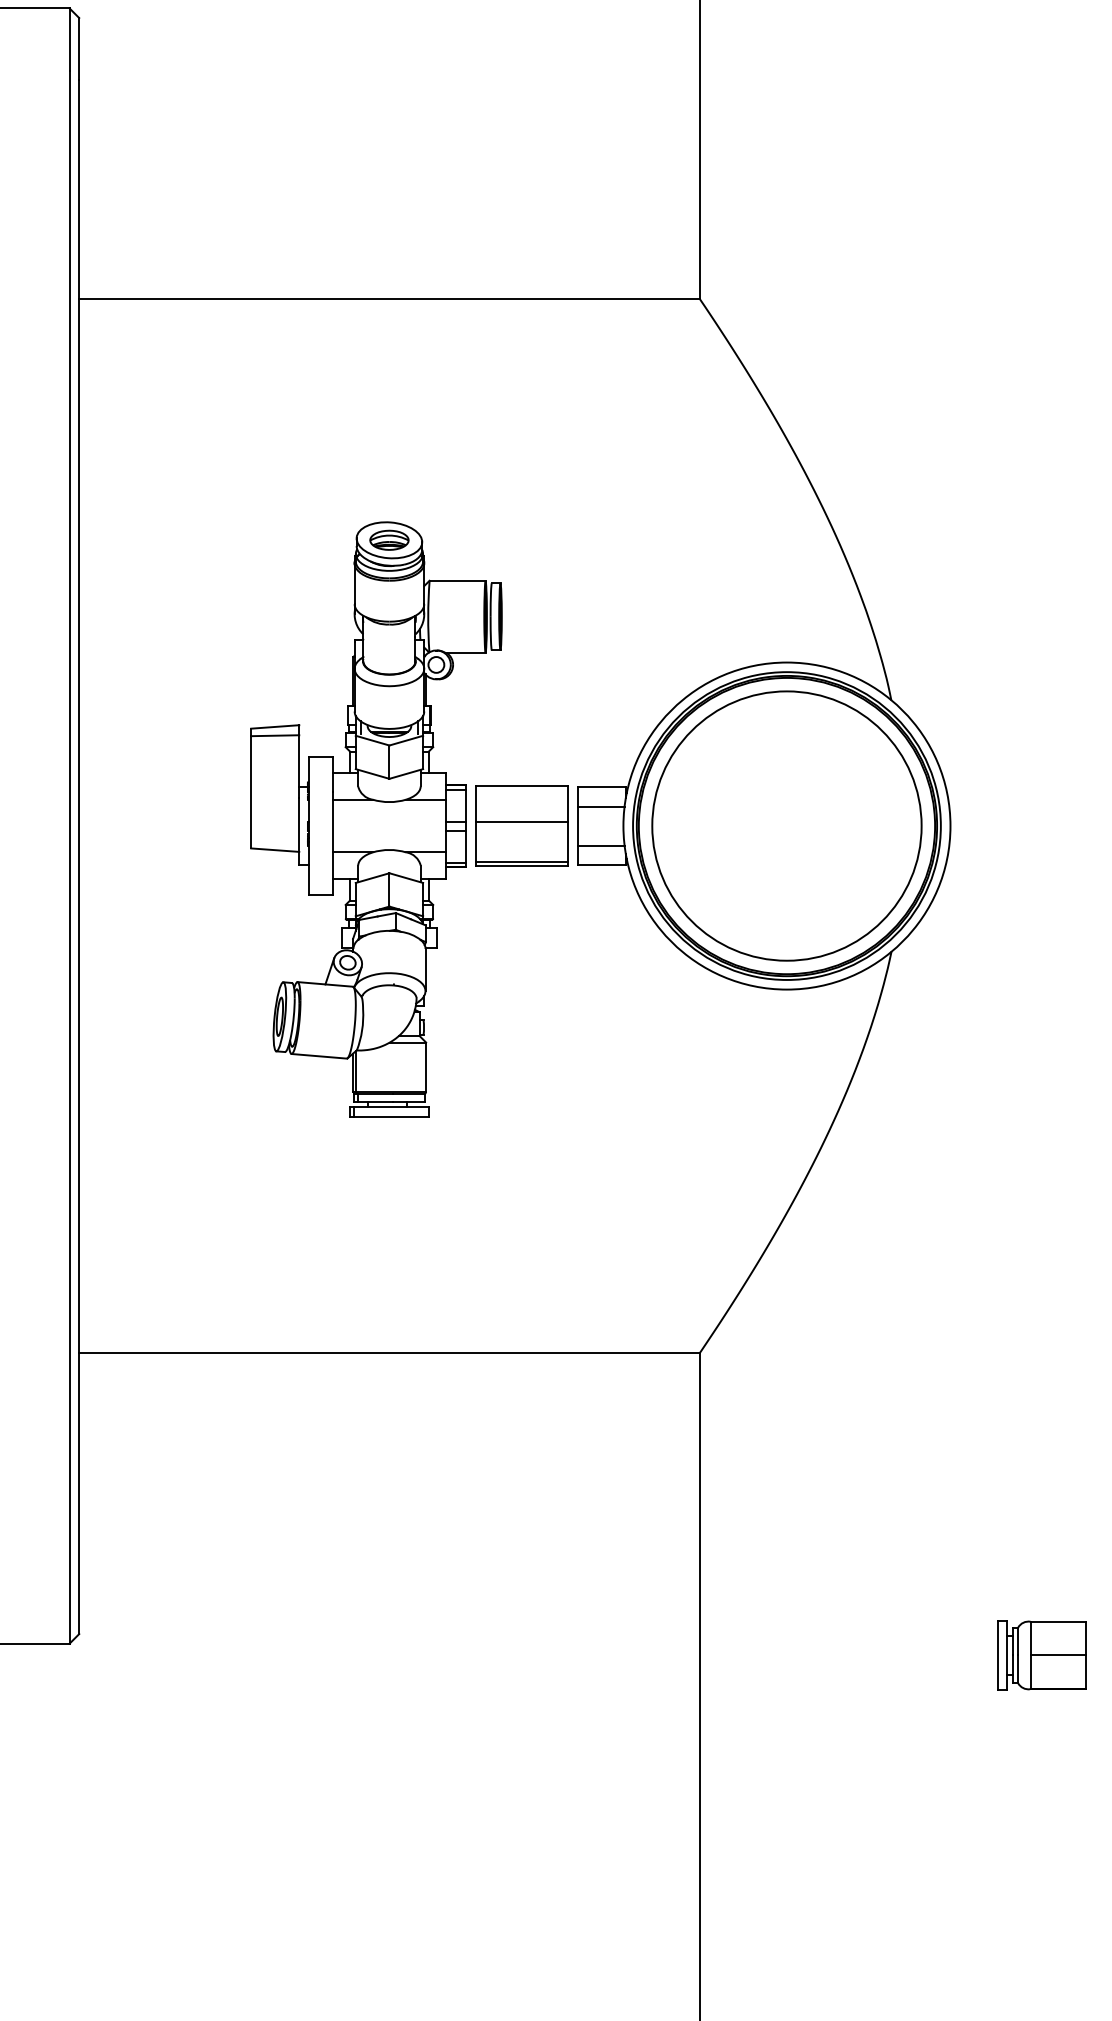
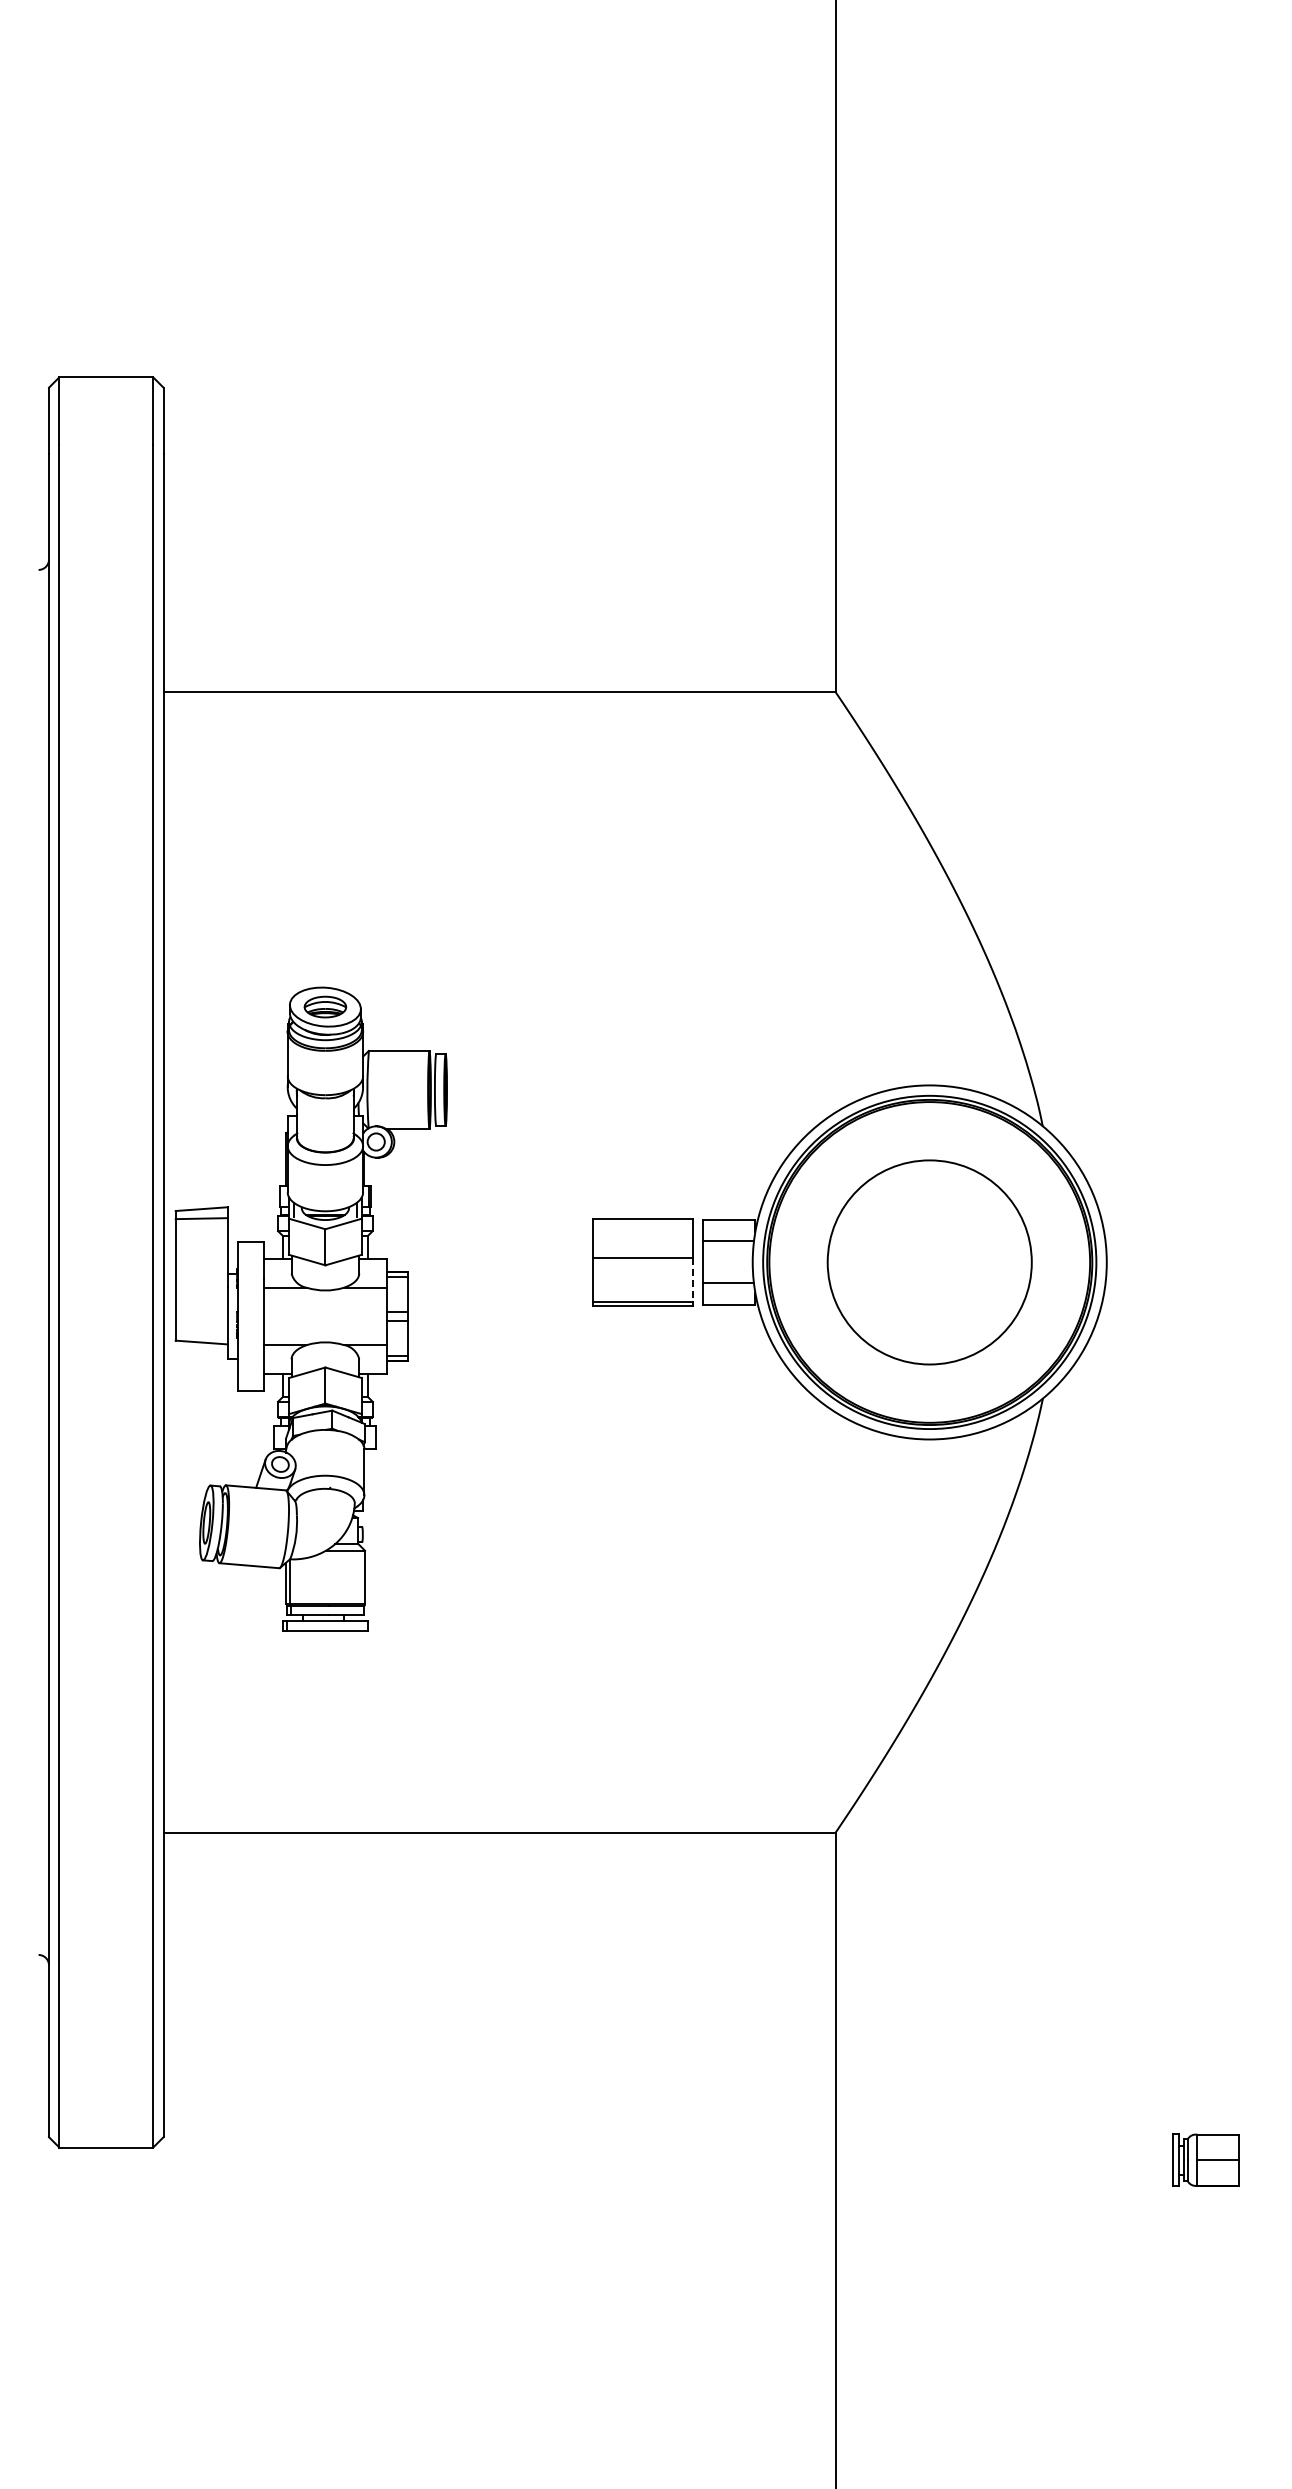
part: (375, 818) -> (310, 1308), moved
circle: (786, 826) -> (929, 1262), size x0.7
line: (567, 841) -> (692, 1279), solid -> dashed
part: (1041, 1654) -> (1205, 2159), size x0.7

